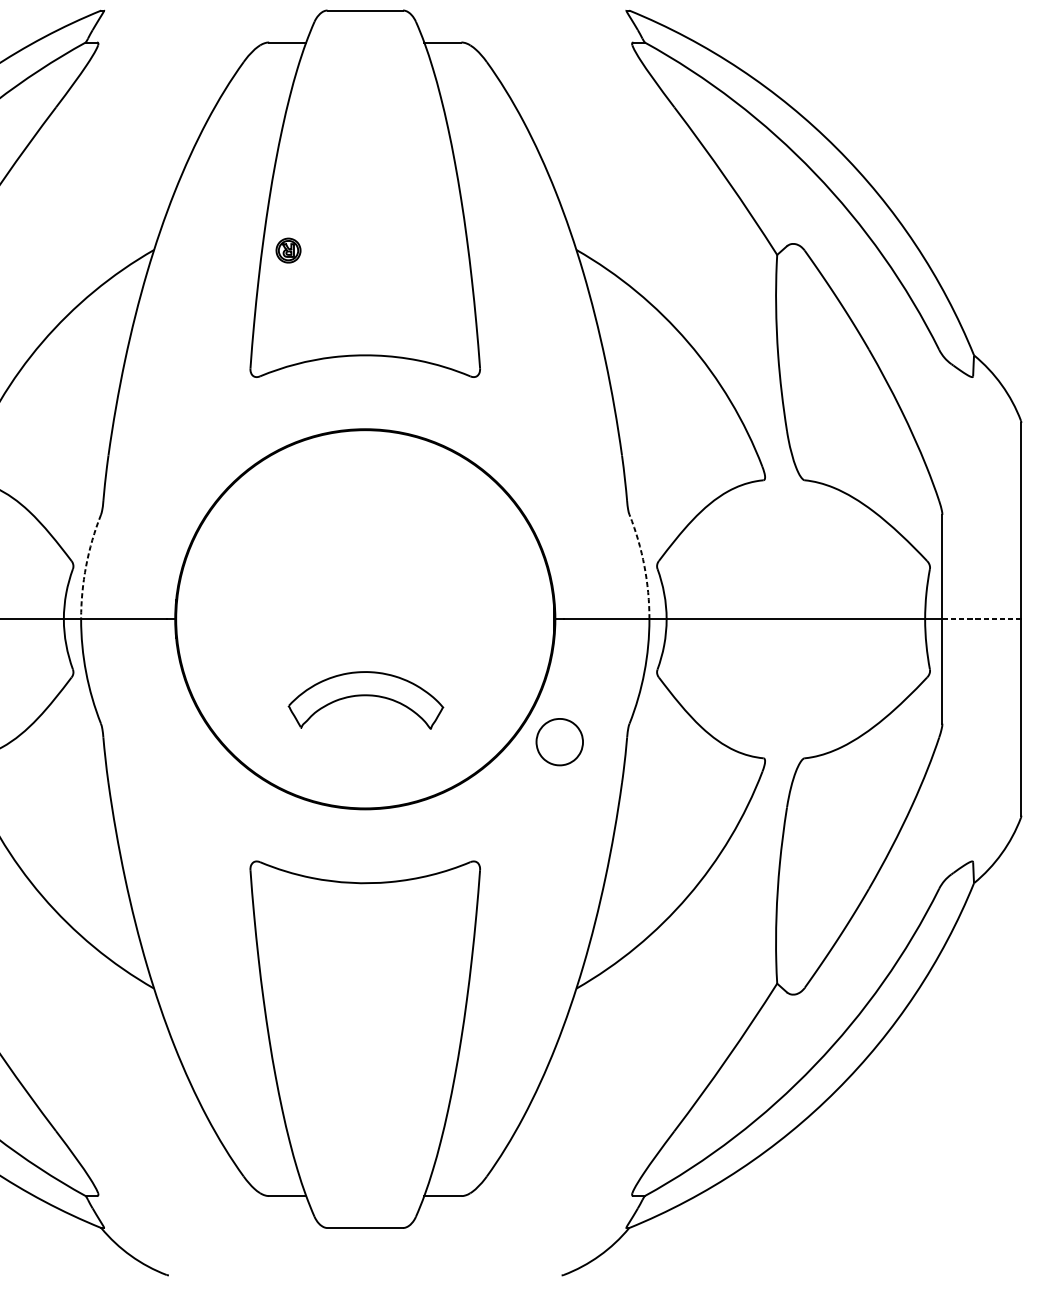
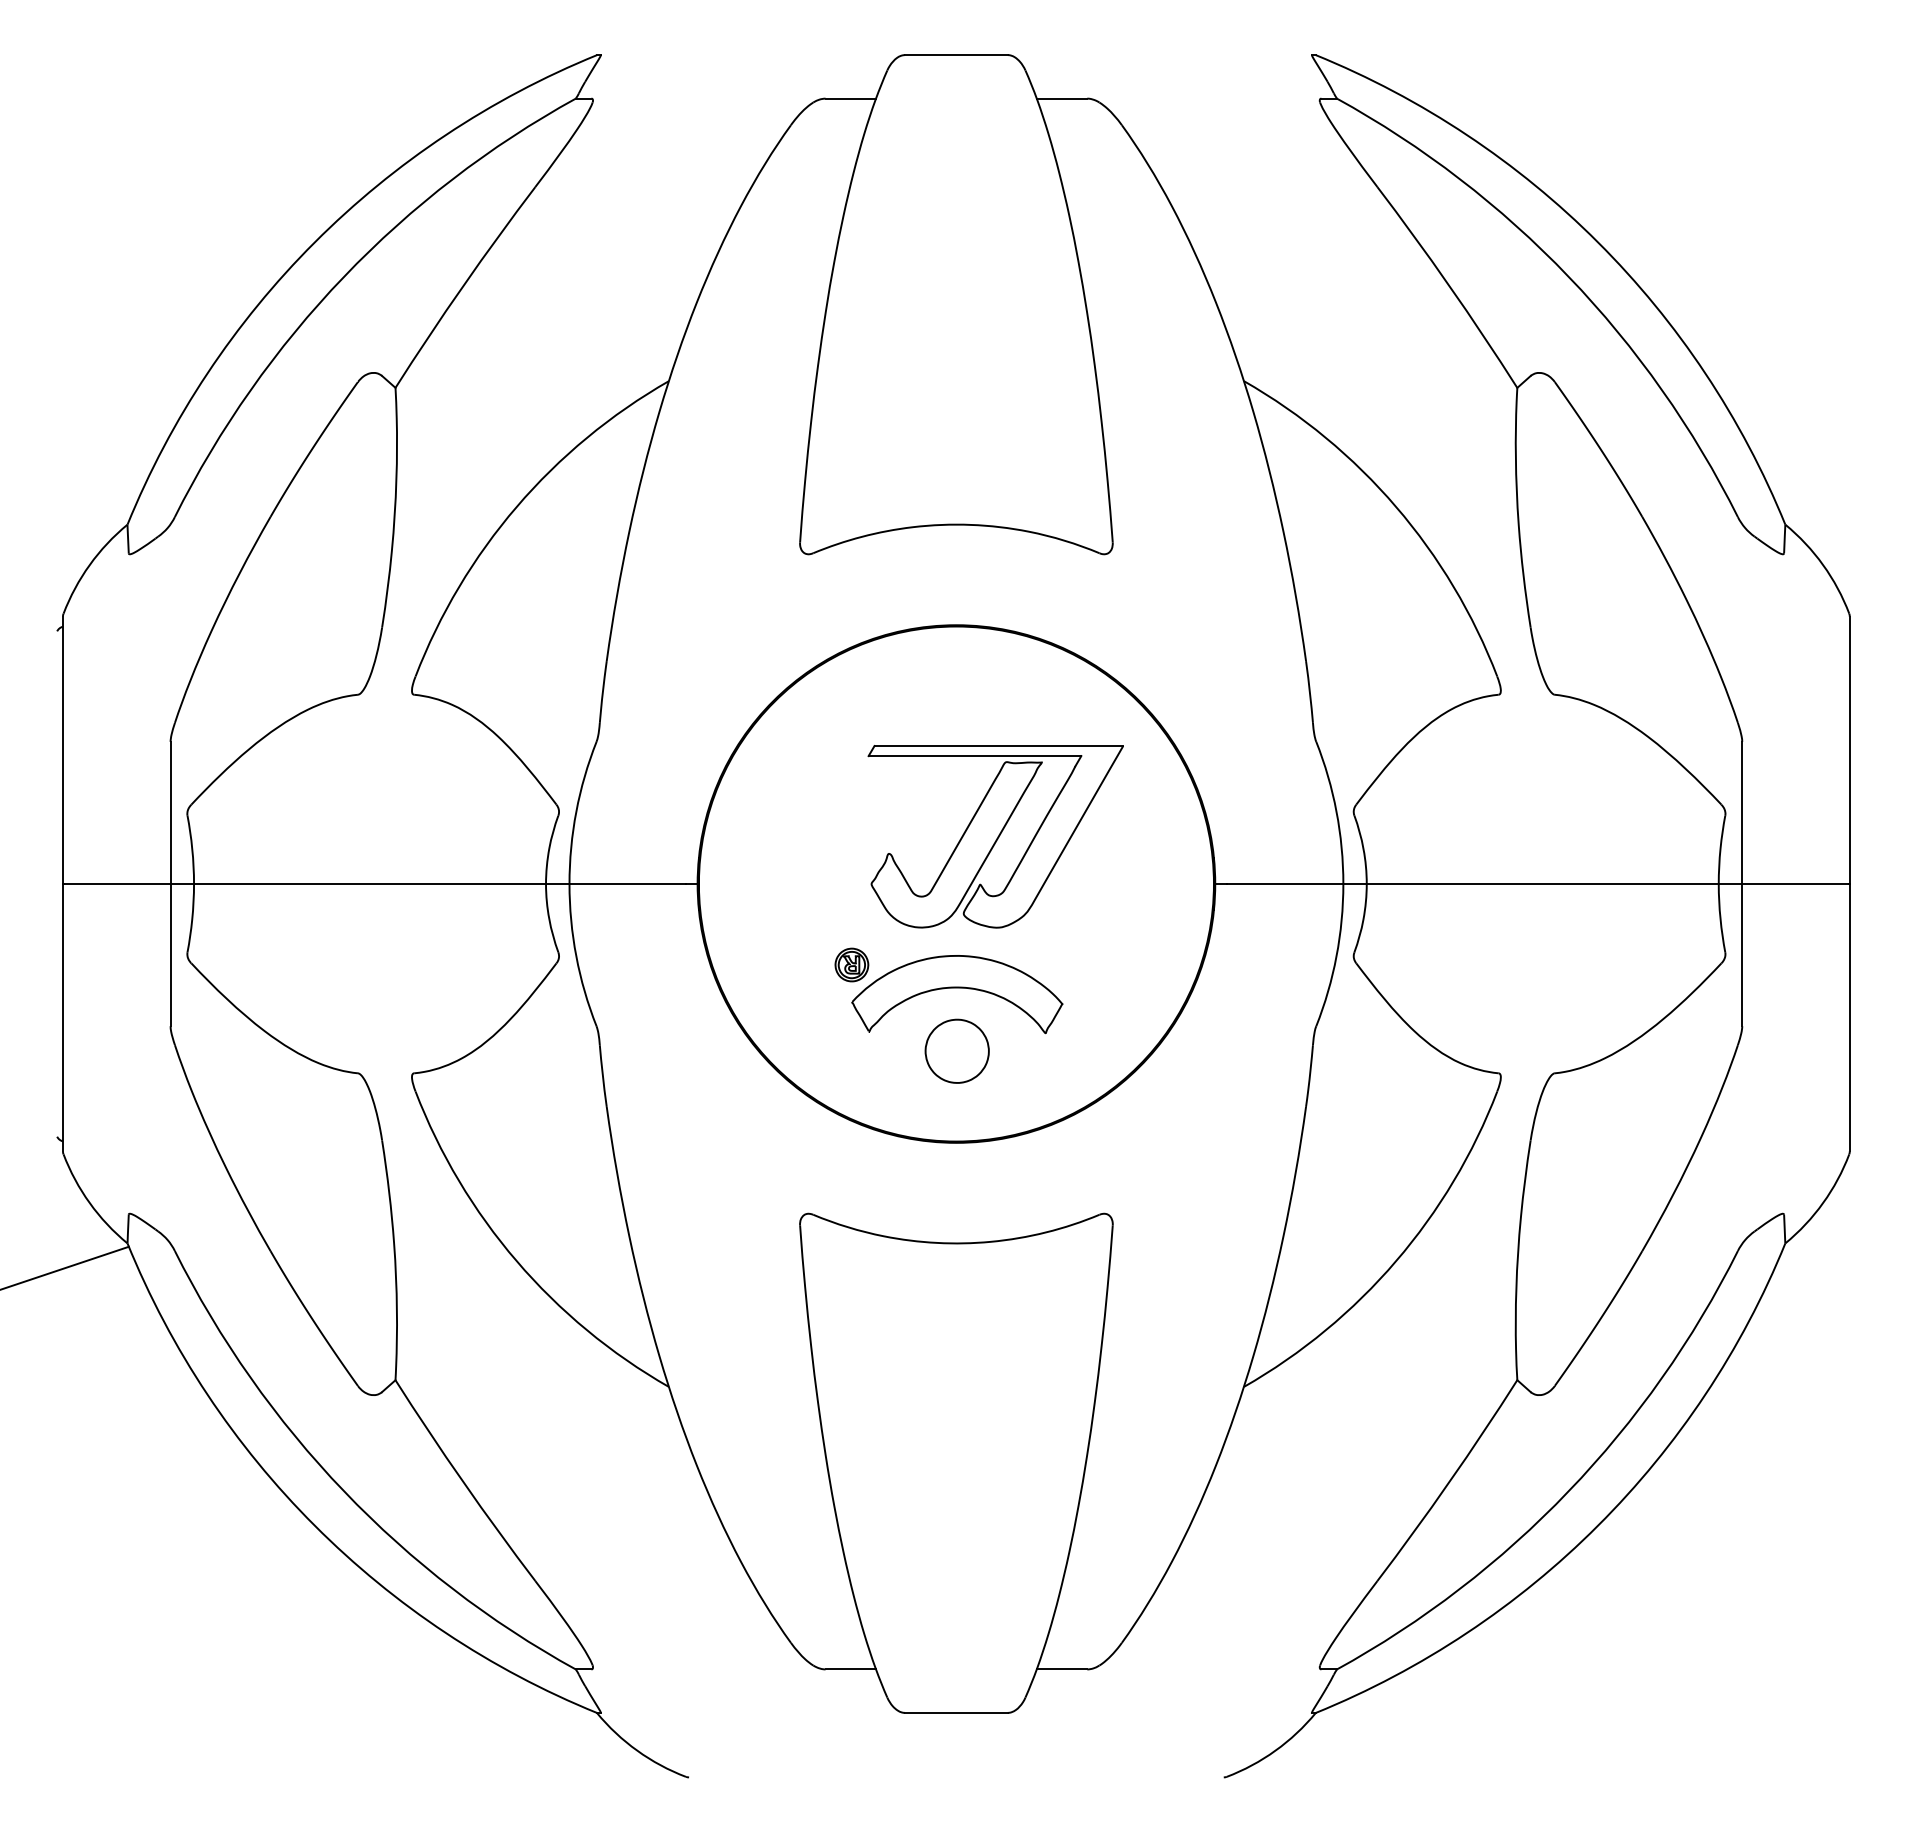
part: (288, 250) -> (851, 964), moved
arc: (86, 566) -> (576, 811), dashed -> solid
arc: (644, 566) -> (1336, 811), dashed -> solid
part: (393, 584) -> (995, 836), added
line: (981, 619) -> (1795, 884), dashed -> solid
part: (559, 741) -> (956, 1050), moved

